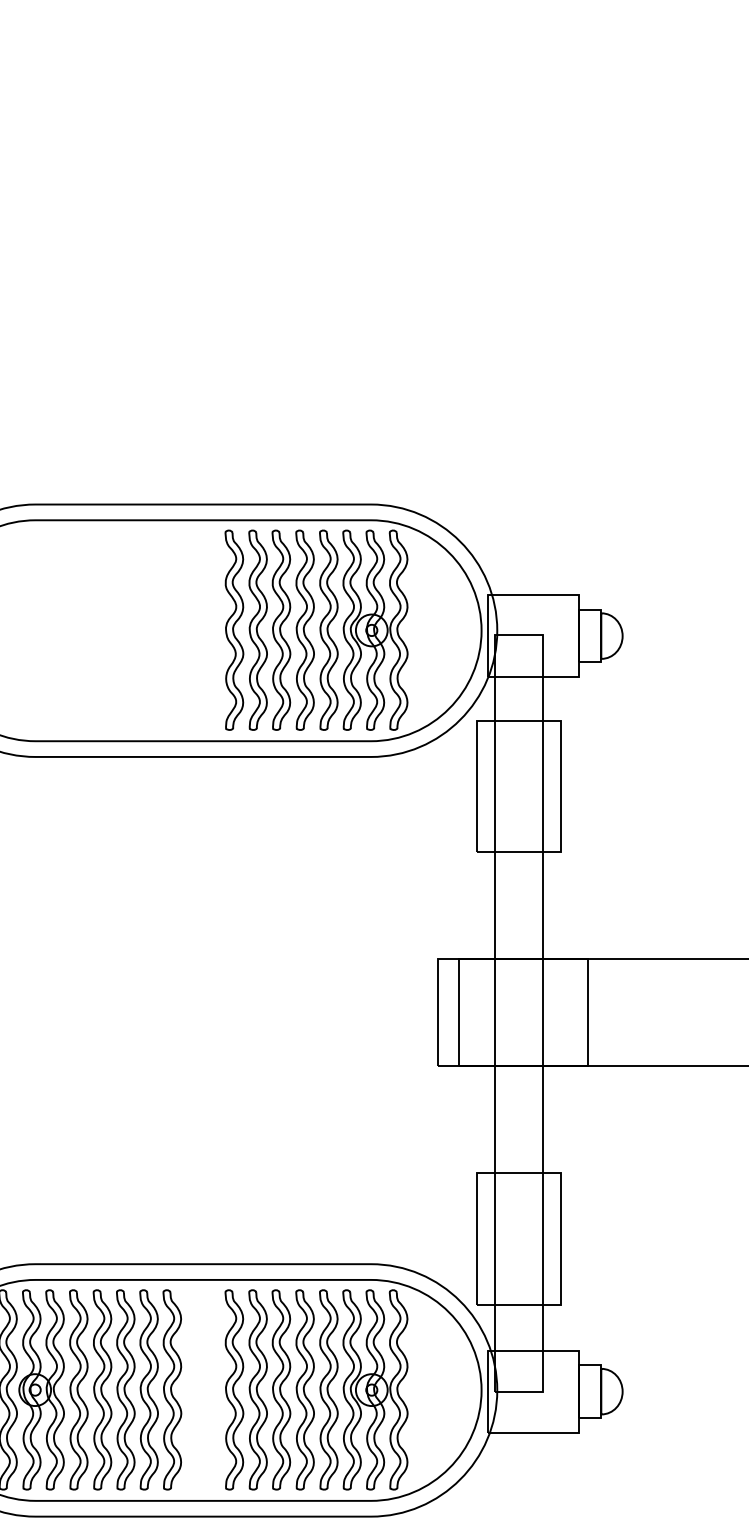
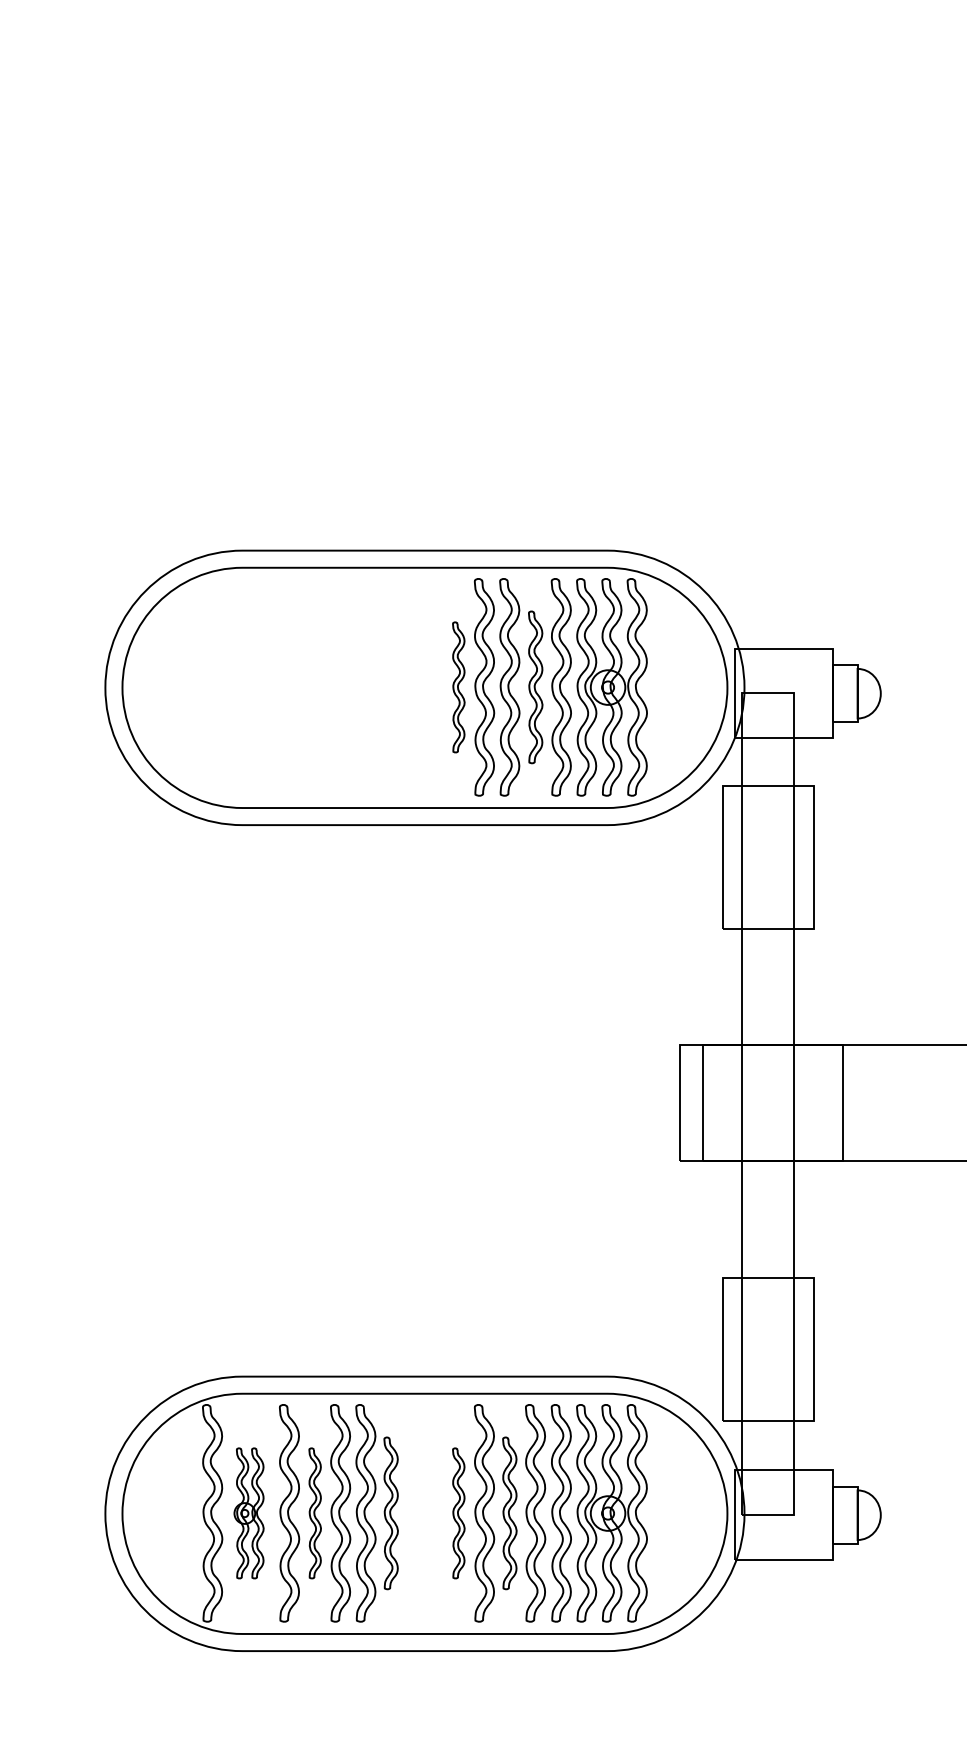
part: (234, 630) -> (458, 687), size x0.6
part: (305, 630) -> (535, 687), size x0.7
part: (41, 1390) -> (248, 1513), size x0.6
part: (101, 1390) -> (314, 1513), size x0.6
part: (171, 1390) -> (390, 1513), size x0.7
part: (234, 1390) -> (458, 1513), size x0.6
part: (281, 1390) -> (509, 1513), size x0.7

